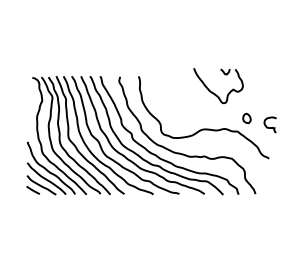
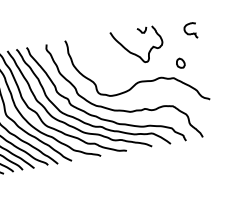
part: (212, 91) -> (132, 52), moved
curve: (267, 126) -> (188, 33), moved

